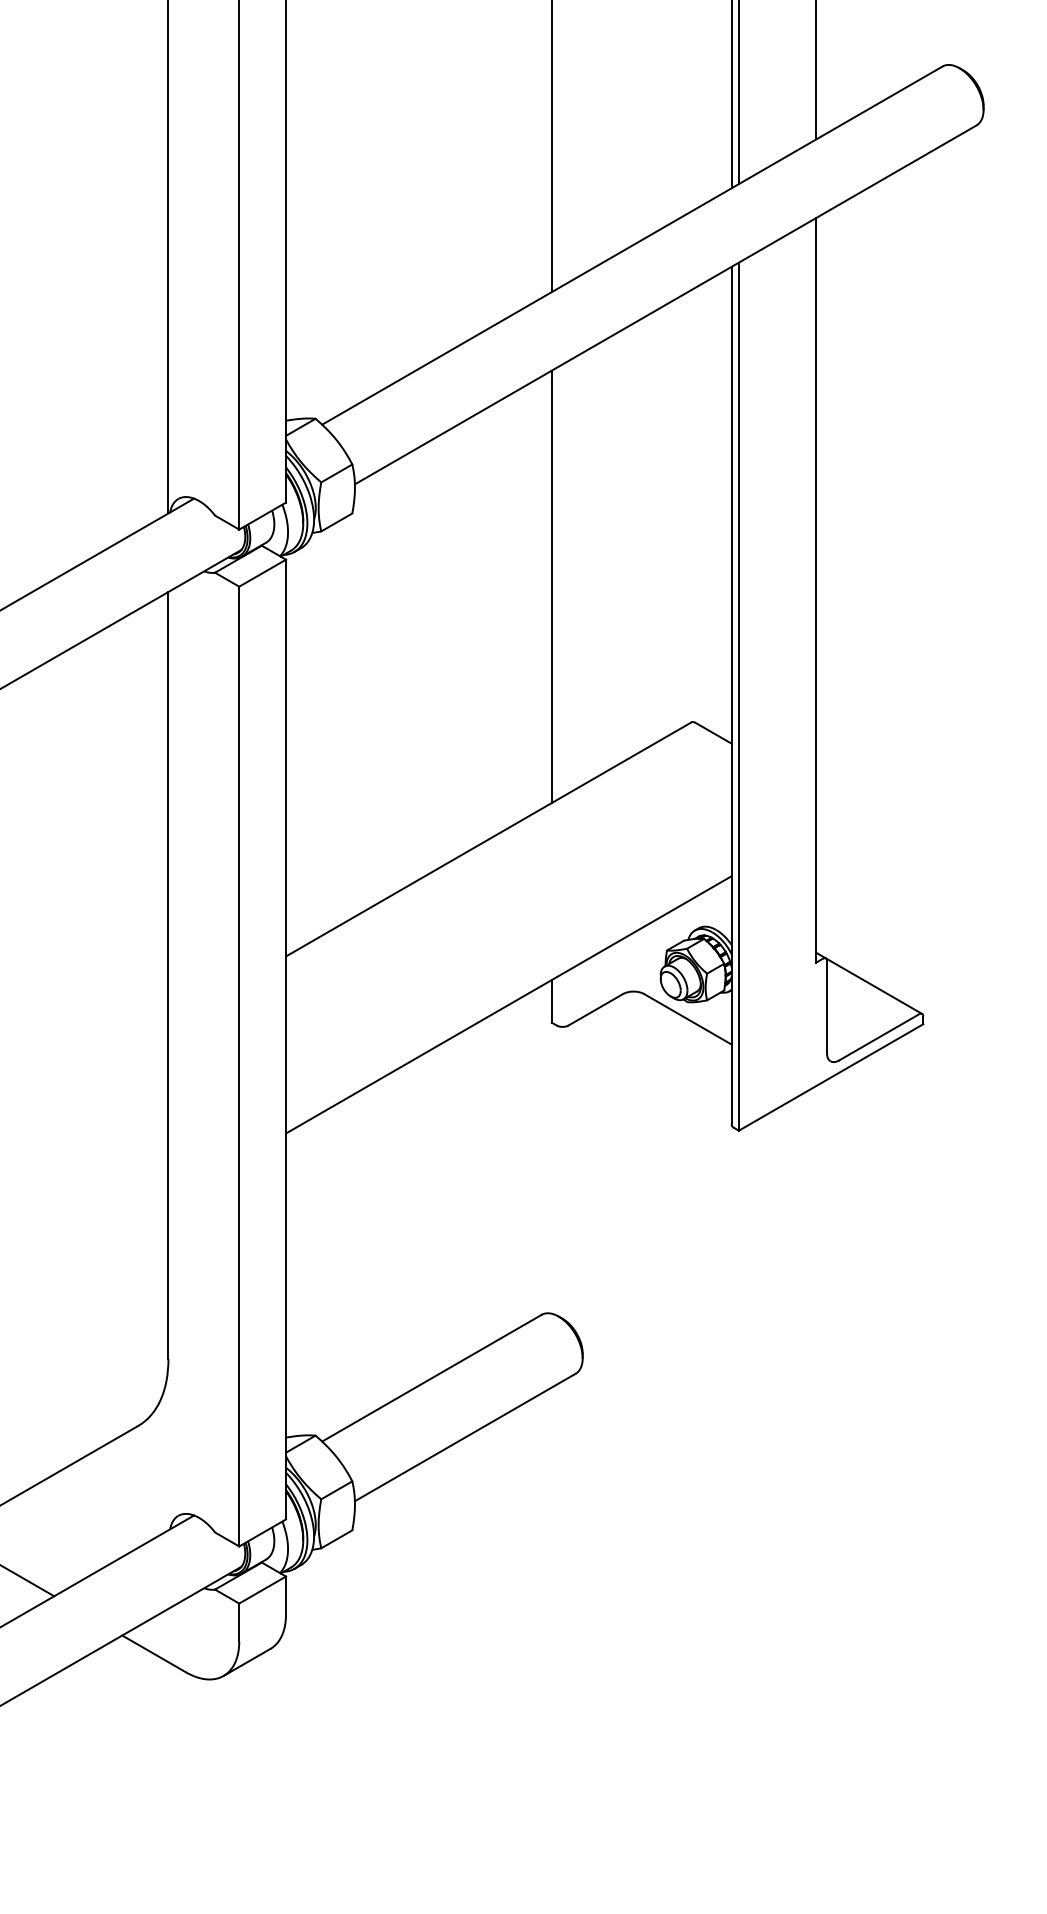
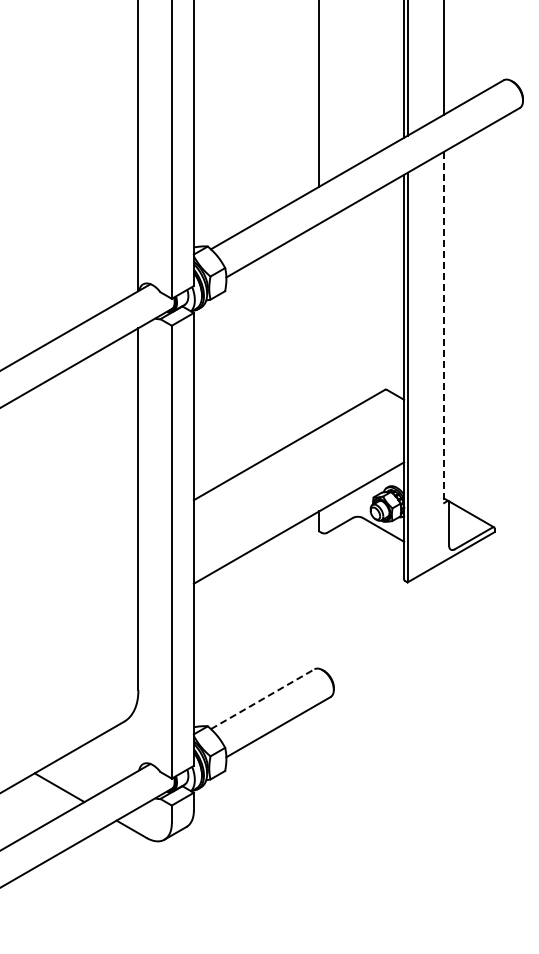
line: (552, 586) -> (319, 325), removed
line: (817, 590) -> (444, 327), solid -> dashed
line: (431, 1378) -> (262, 699), solid -> dashed

